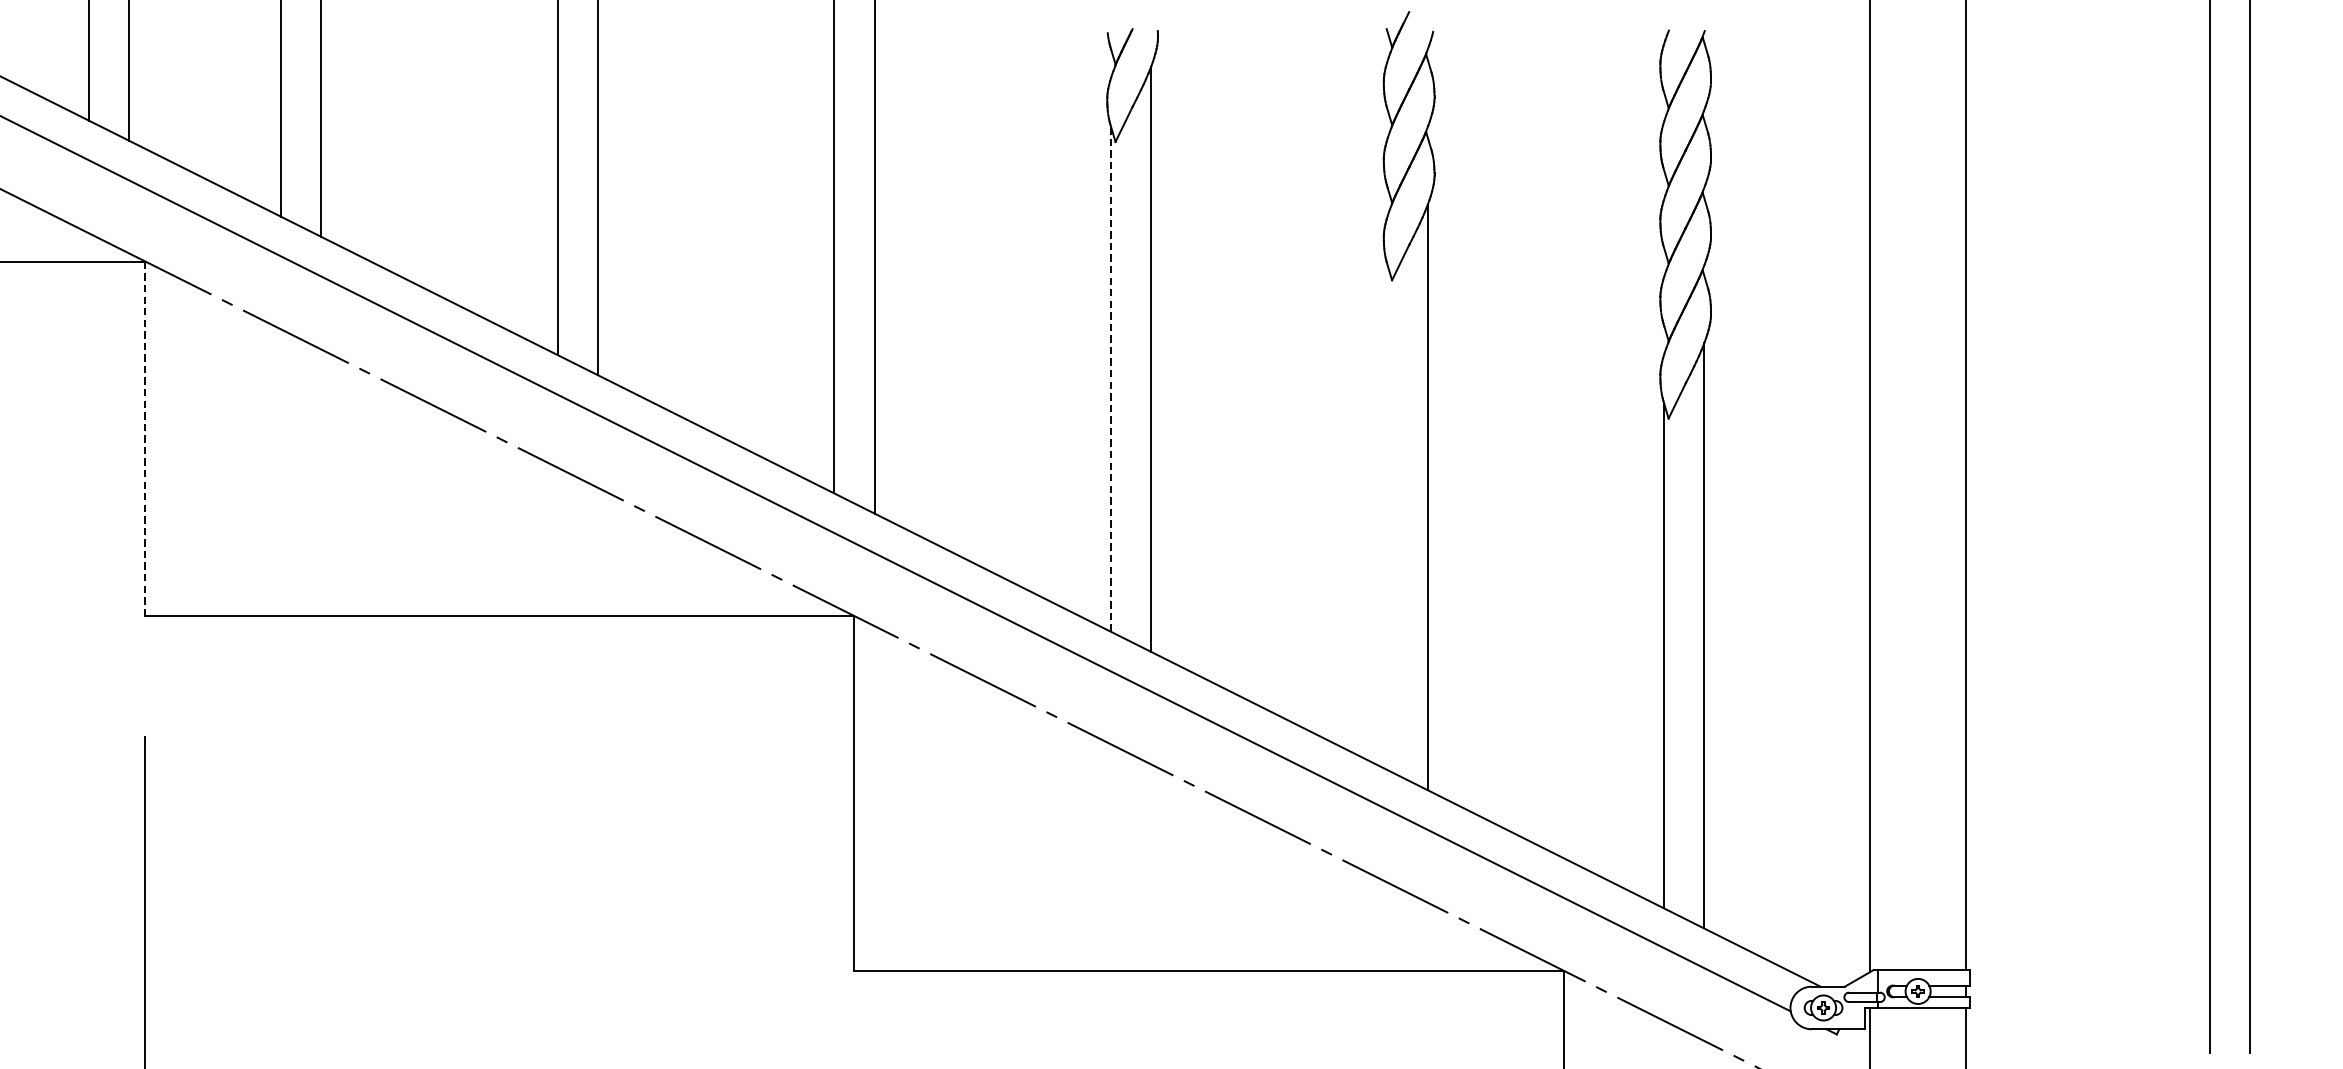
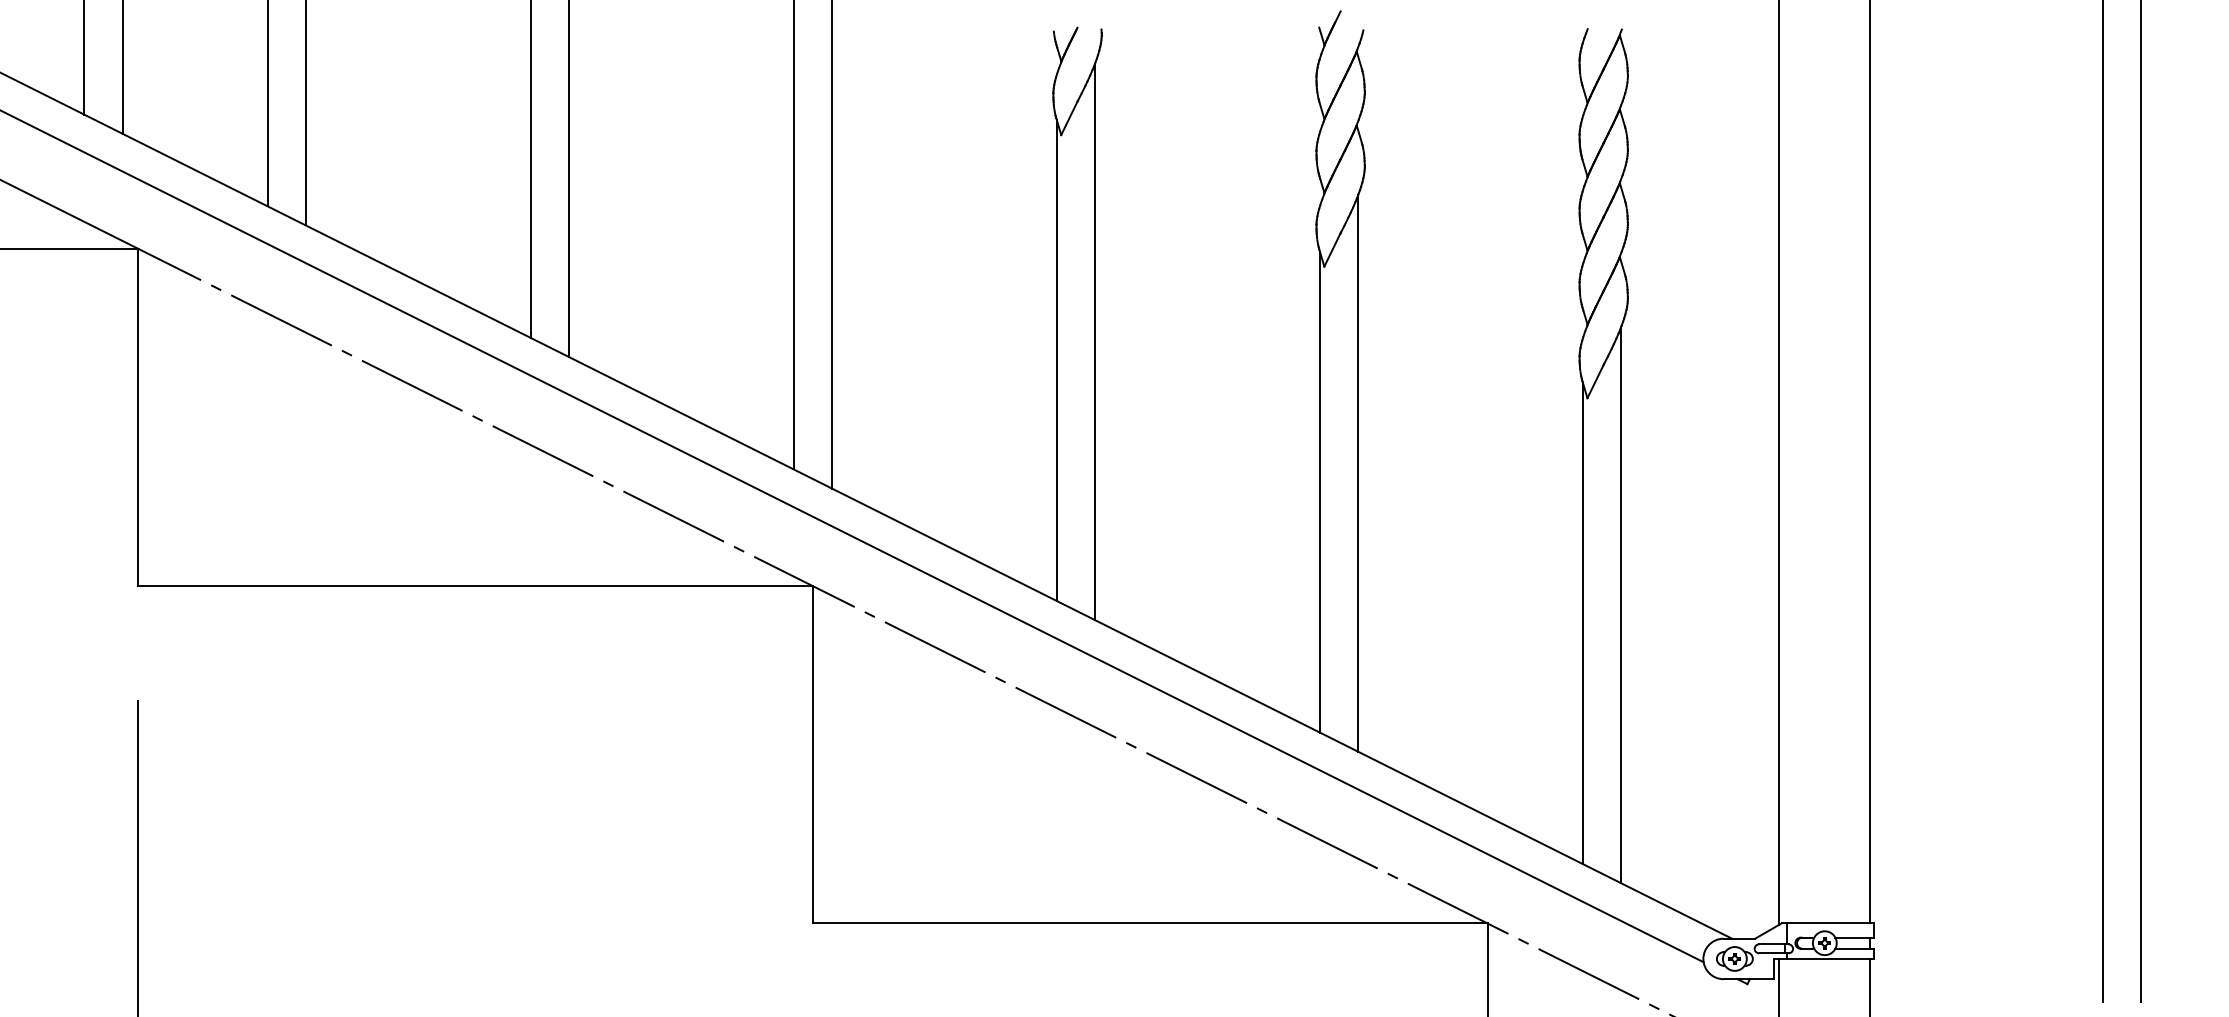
line: (1110, 378) -> (1056, 360), dashed -> solid
line: (145, 438) -> (138, 417), dashed -> solid
line: (1386, 516) -> (1319, 491), added

